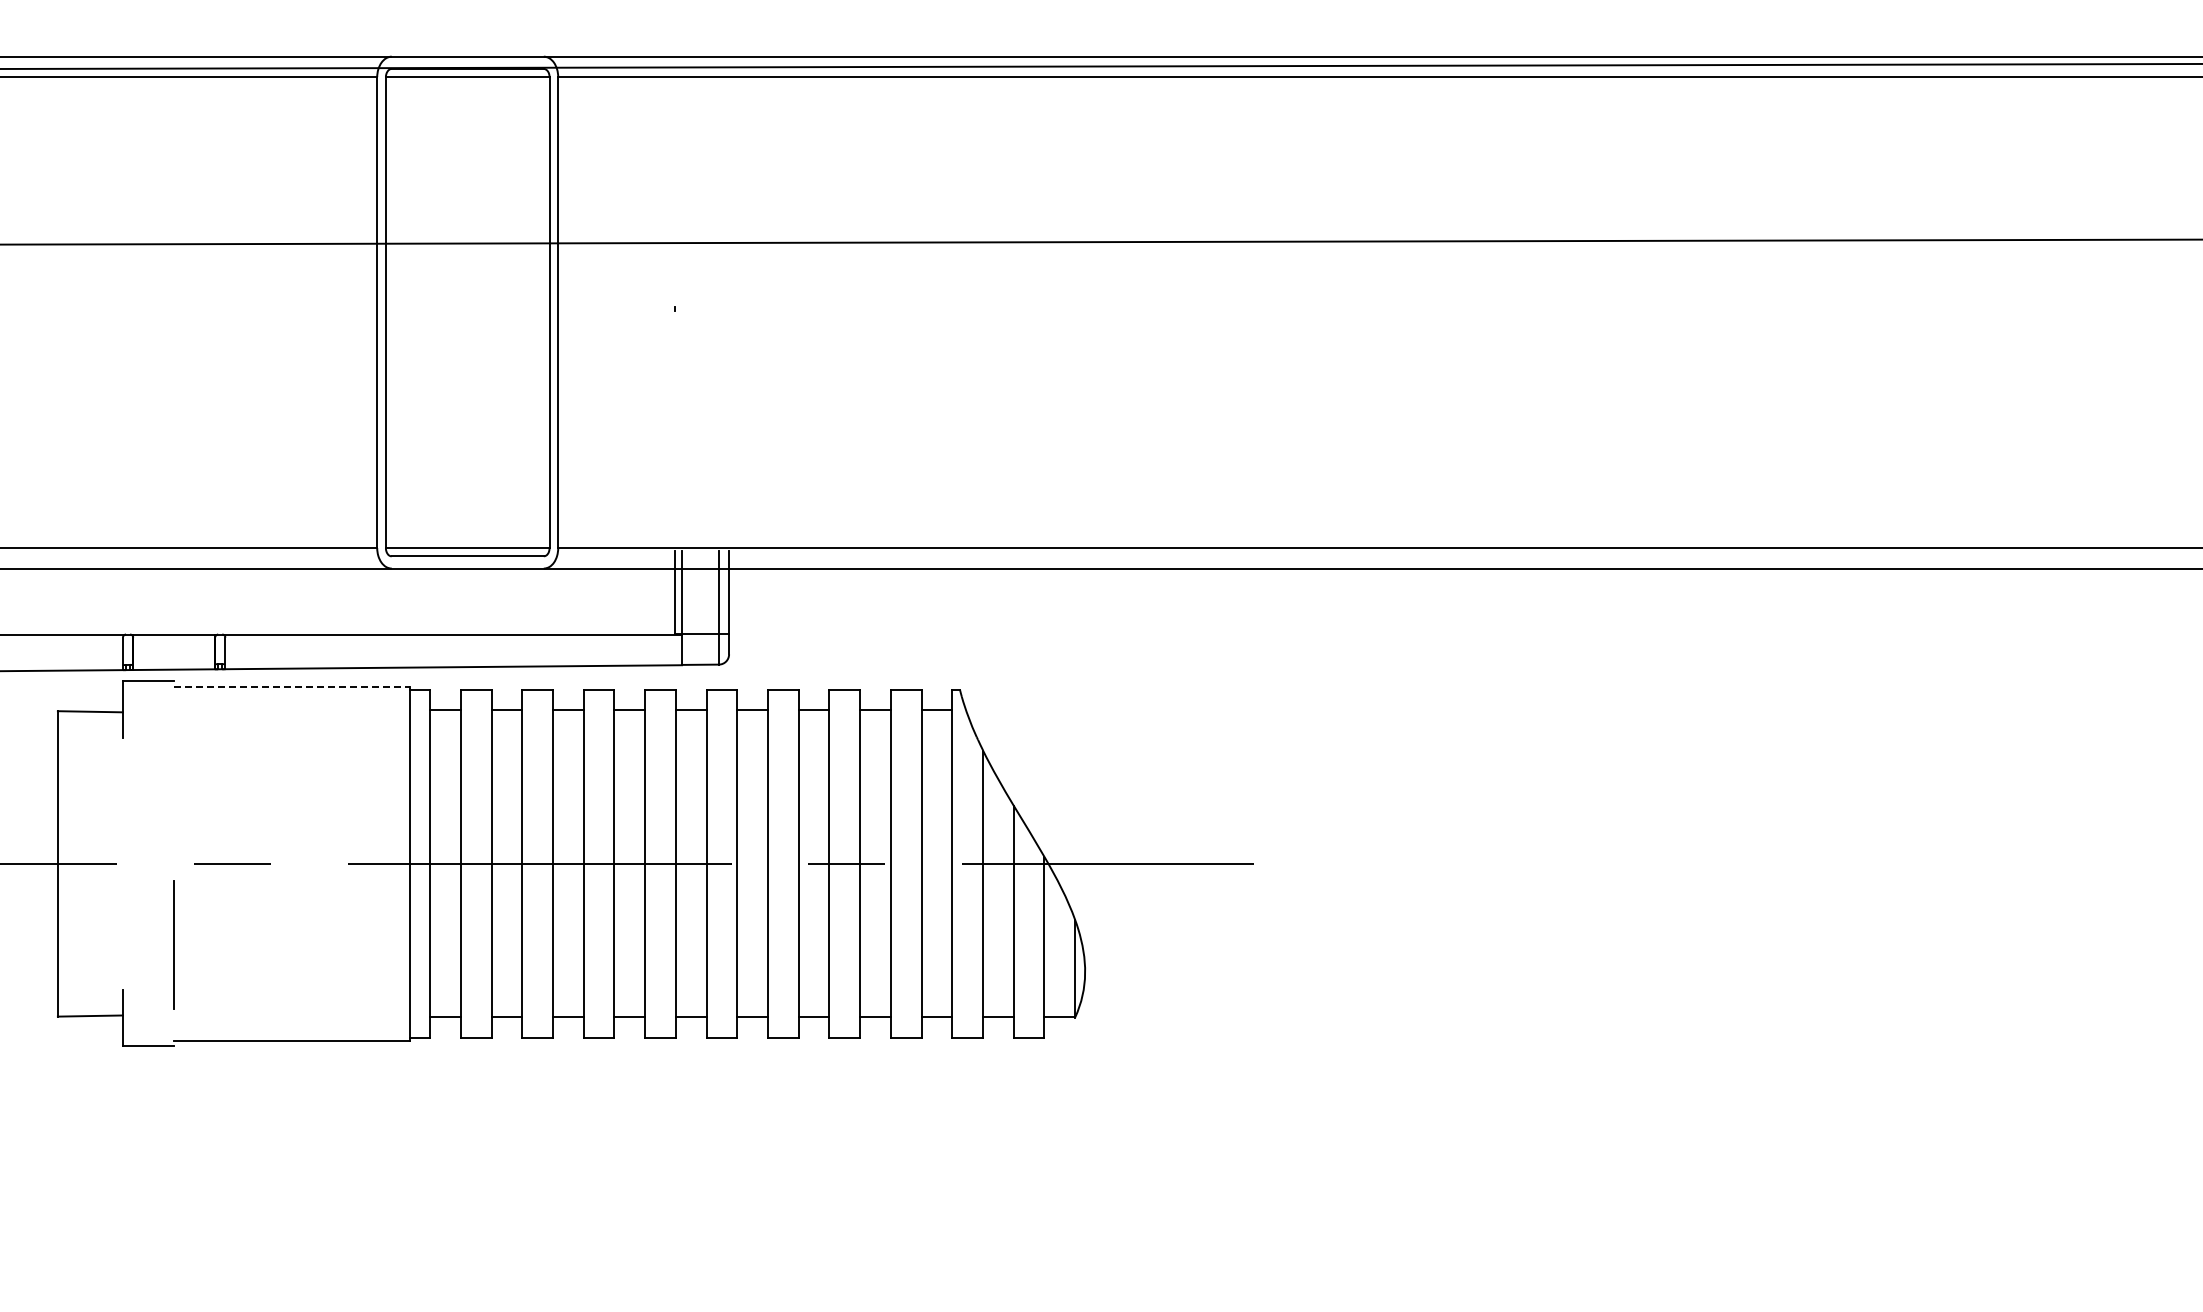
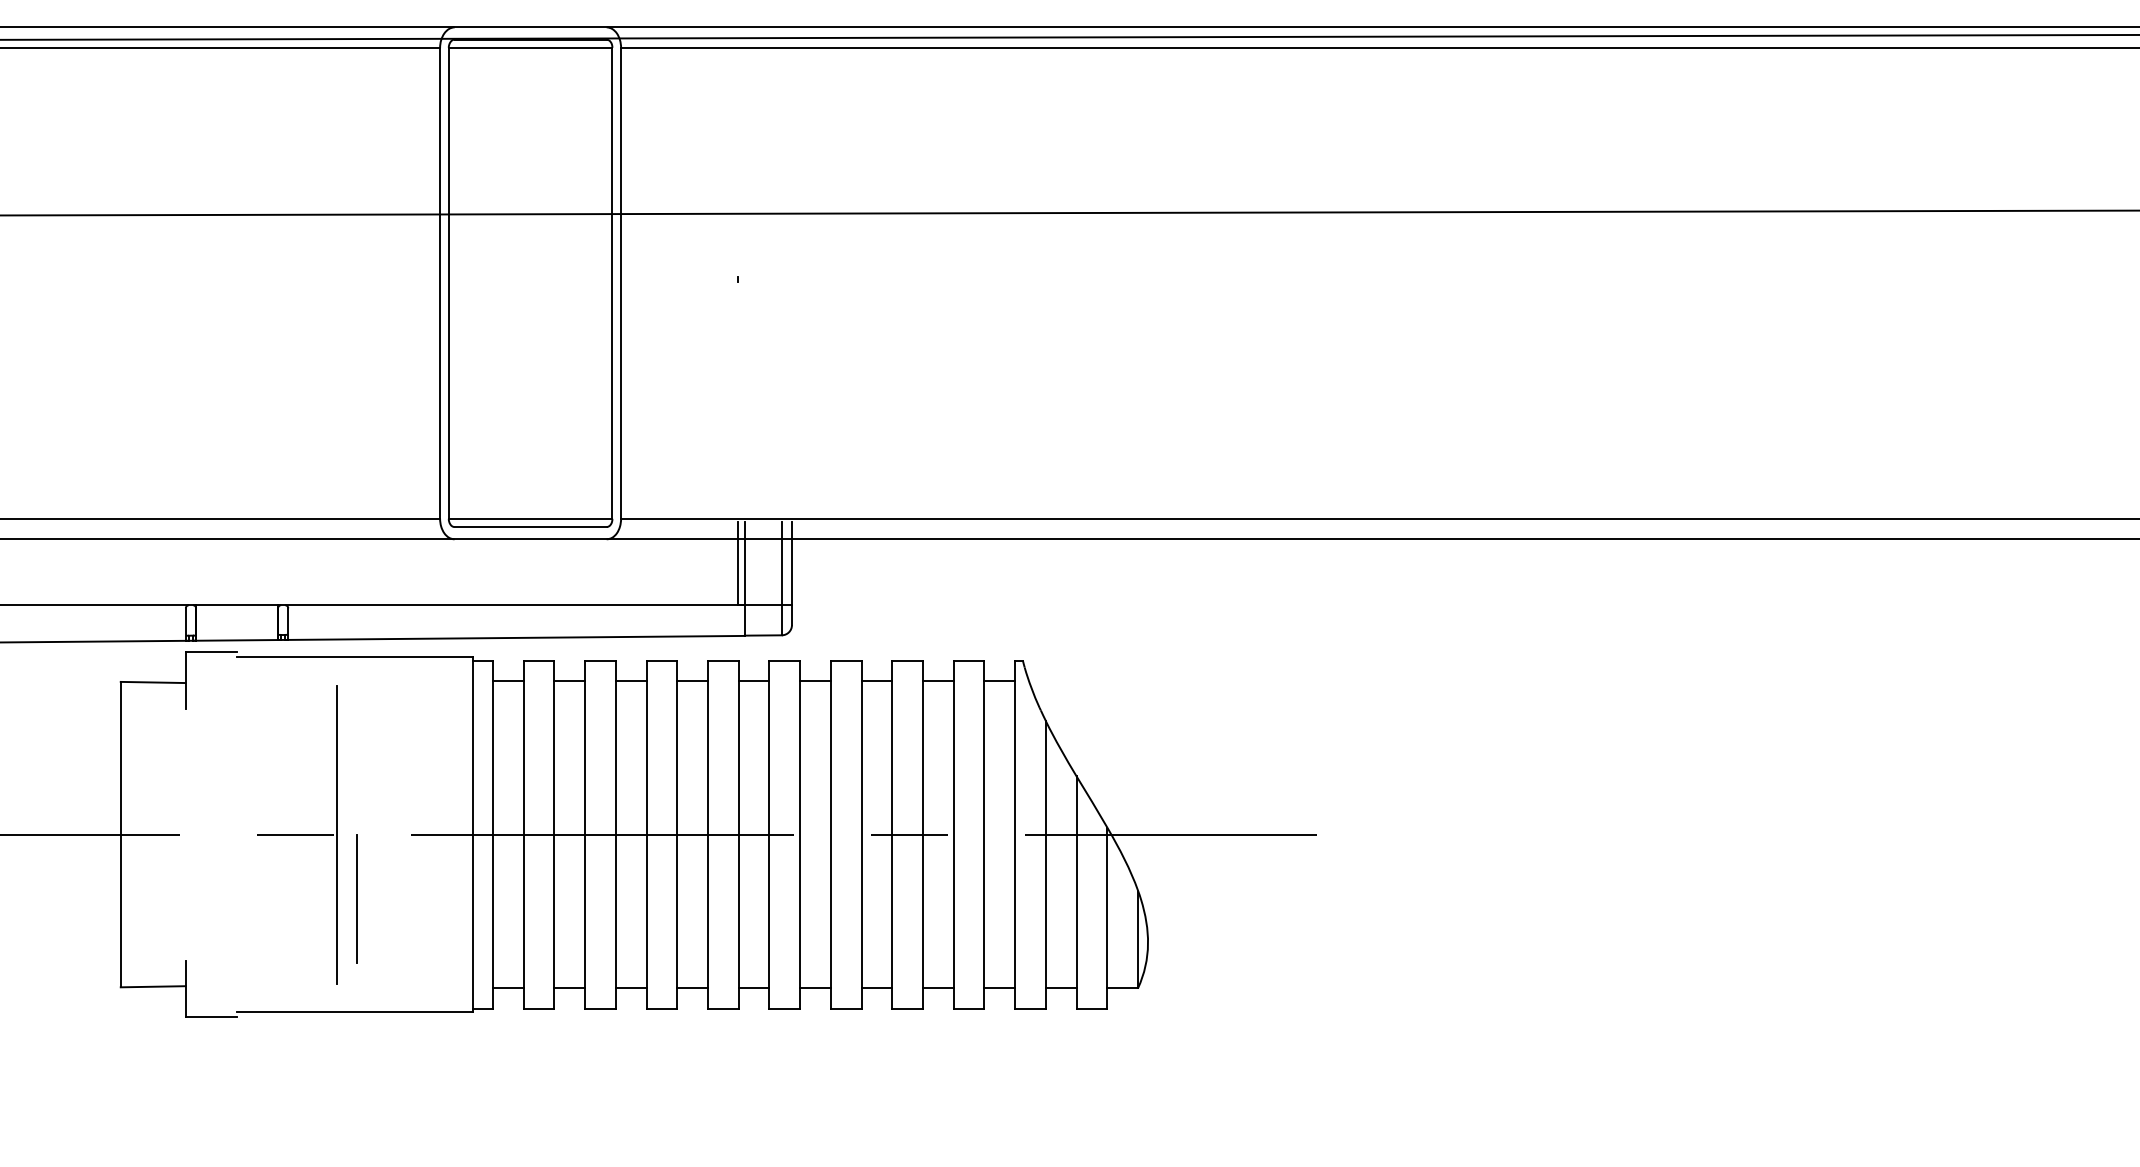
line: (291, 686) -> (354, 657), dashed -> solid
line: (273, 863) -> (336, 834), added
line: (173, 944) -> (356, 898), moved

